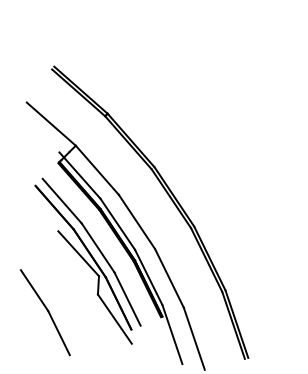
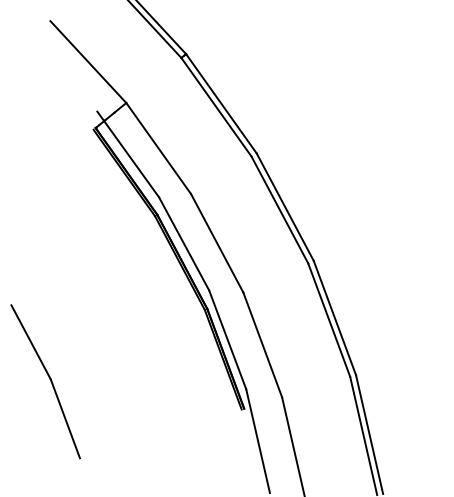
part: (87, 260) -> (126, 300), removed

